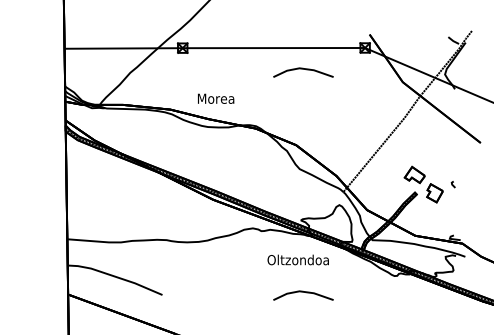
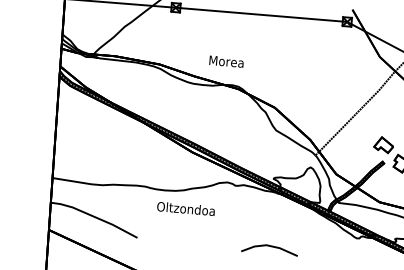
line: (303, 69) -> (287, 37), removed
text: (216, 98) -> (227, 61), moved
text: (297, 259) -> (185, 208), moved

